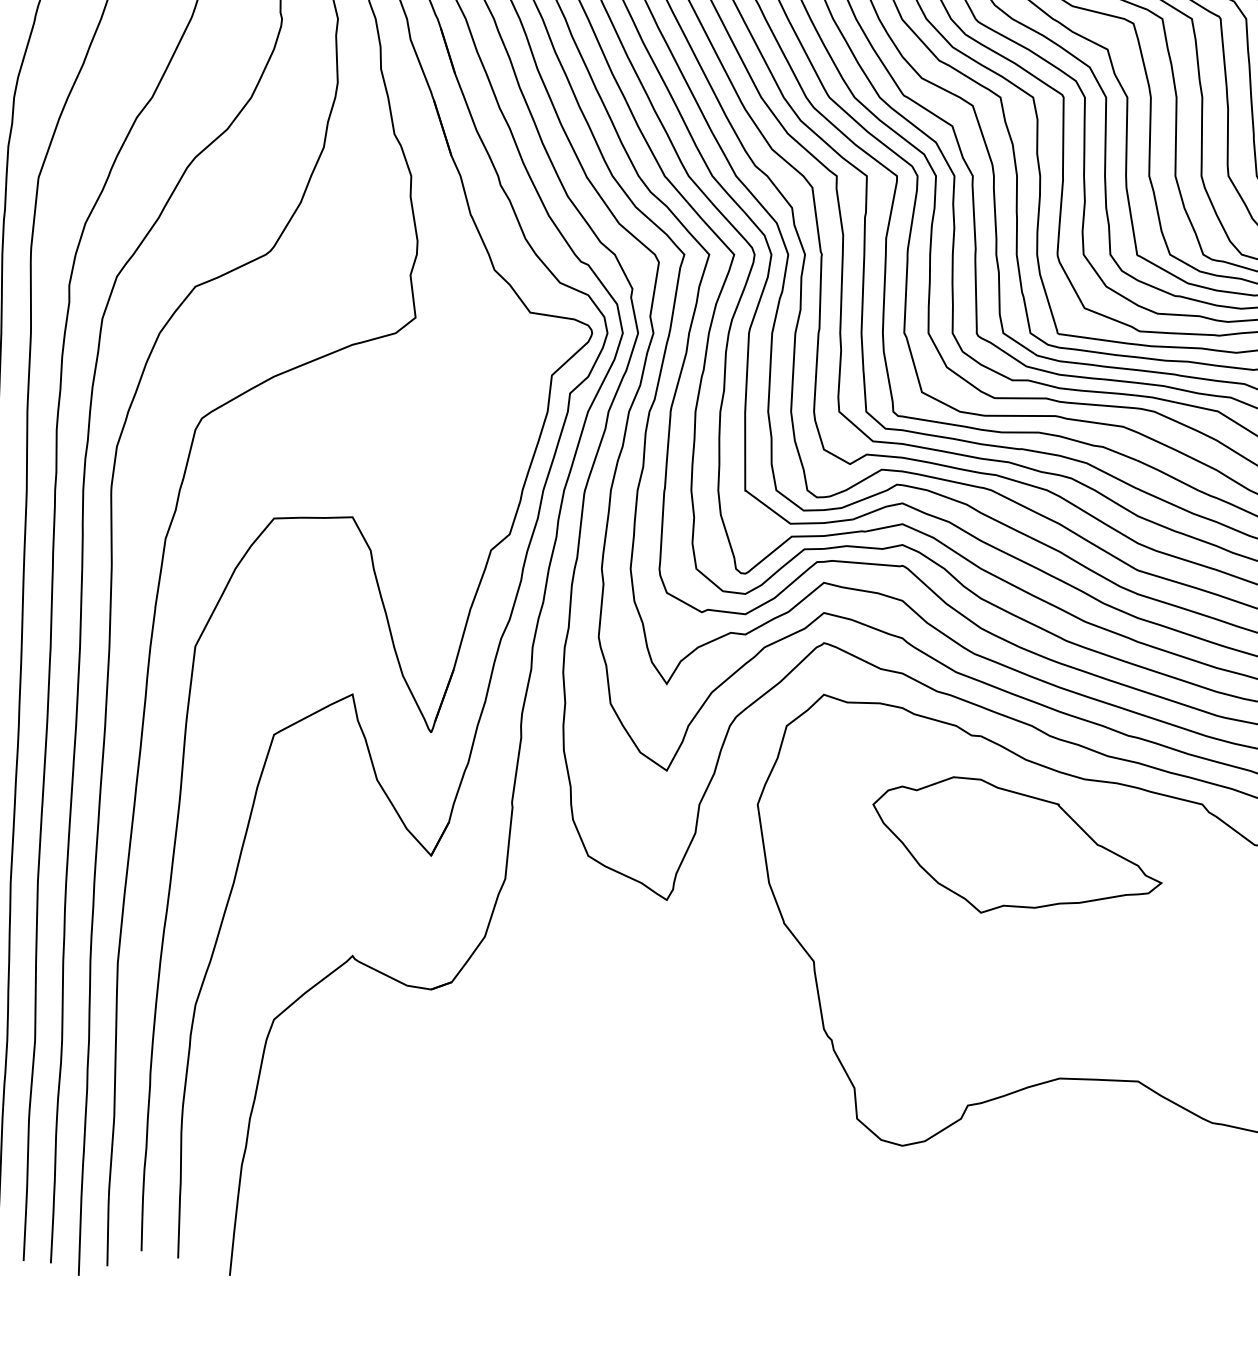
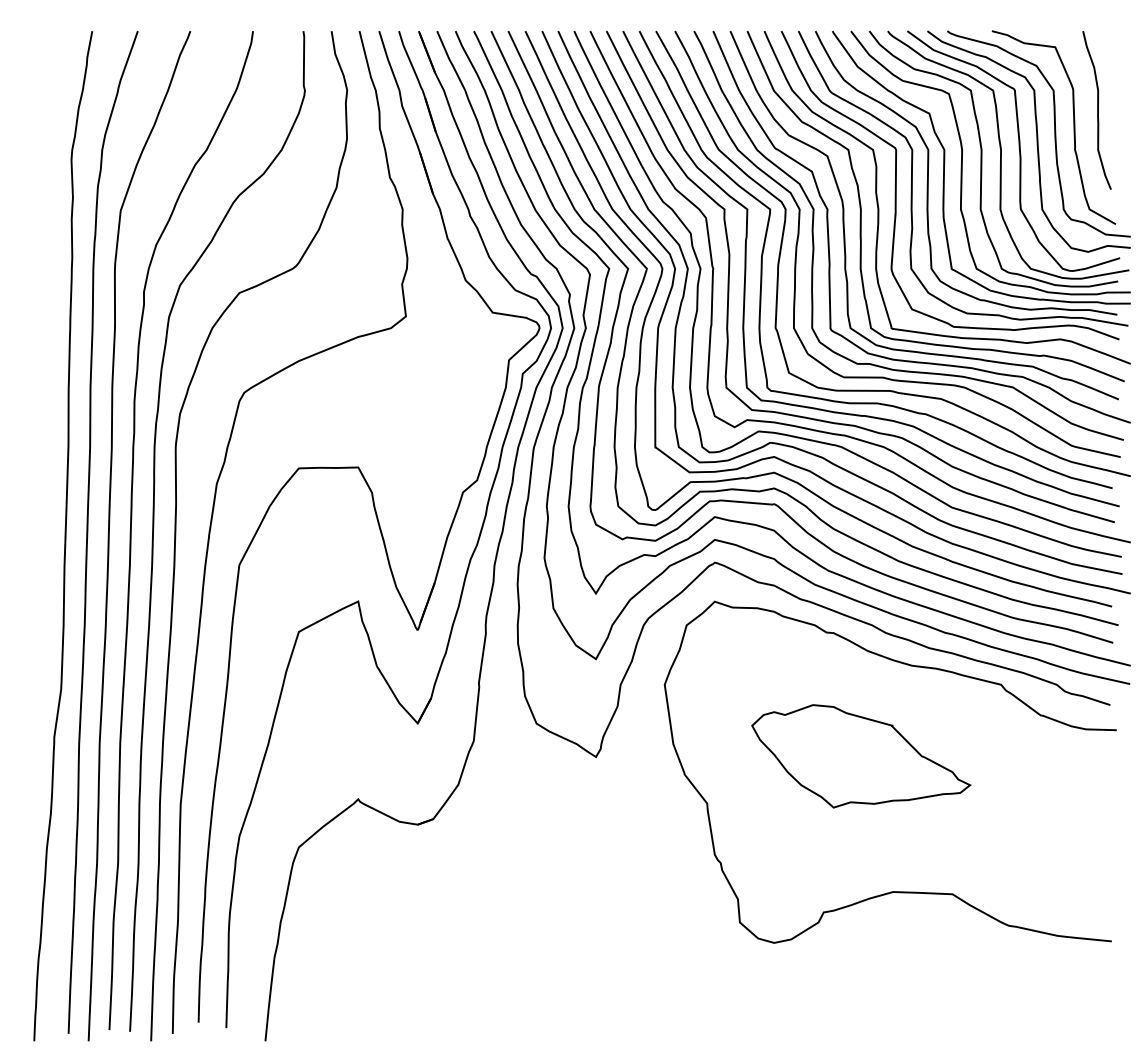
part: (1017, 845) -> (861, 756), moved

